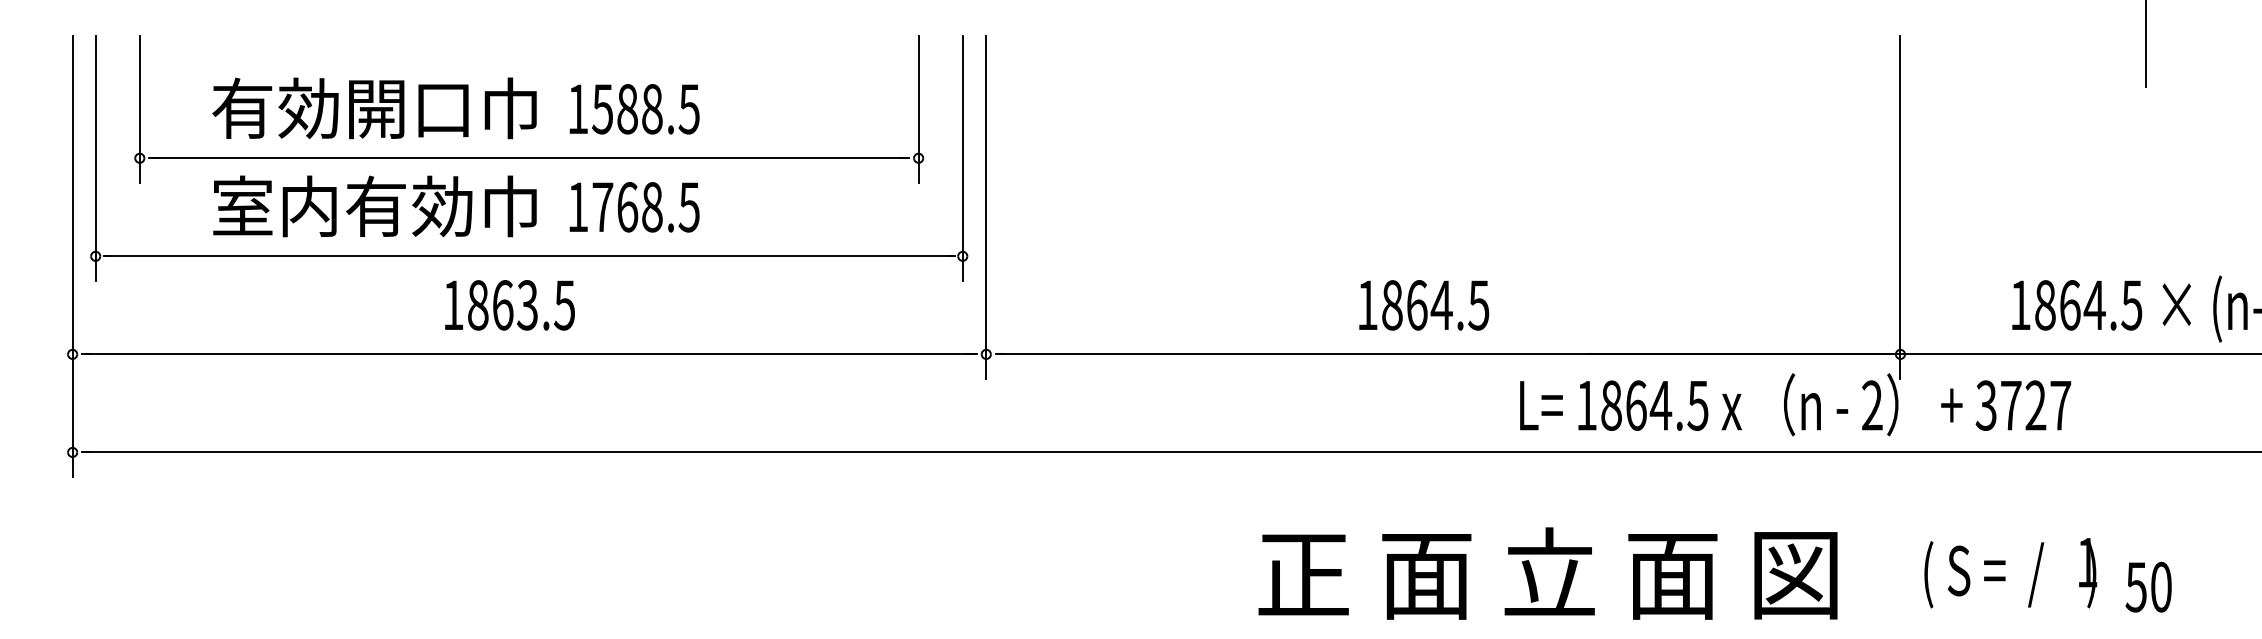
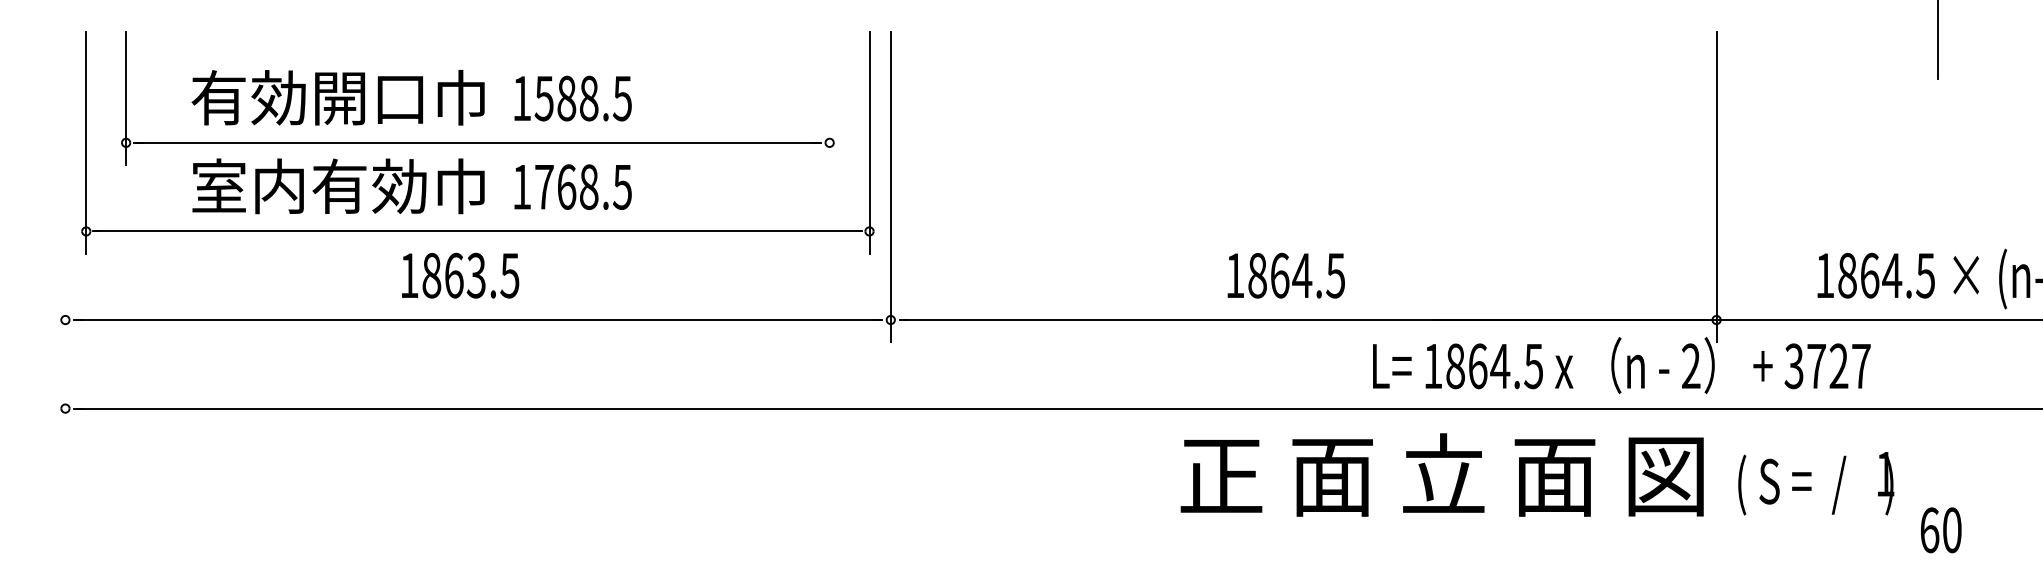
line: (918, 109) -> (829, 98), removed
line: (72, 256) -> (65, 231), removed
text: (1547, 573) -> (1441, 474), moved
text: (2011, 573) -> (1816, 483), moved
text: (2136, 587) -> (1929, 530), 50 -> 60

